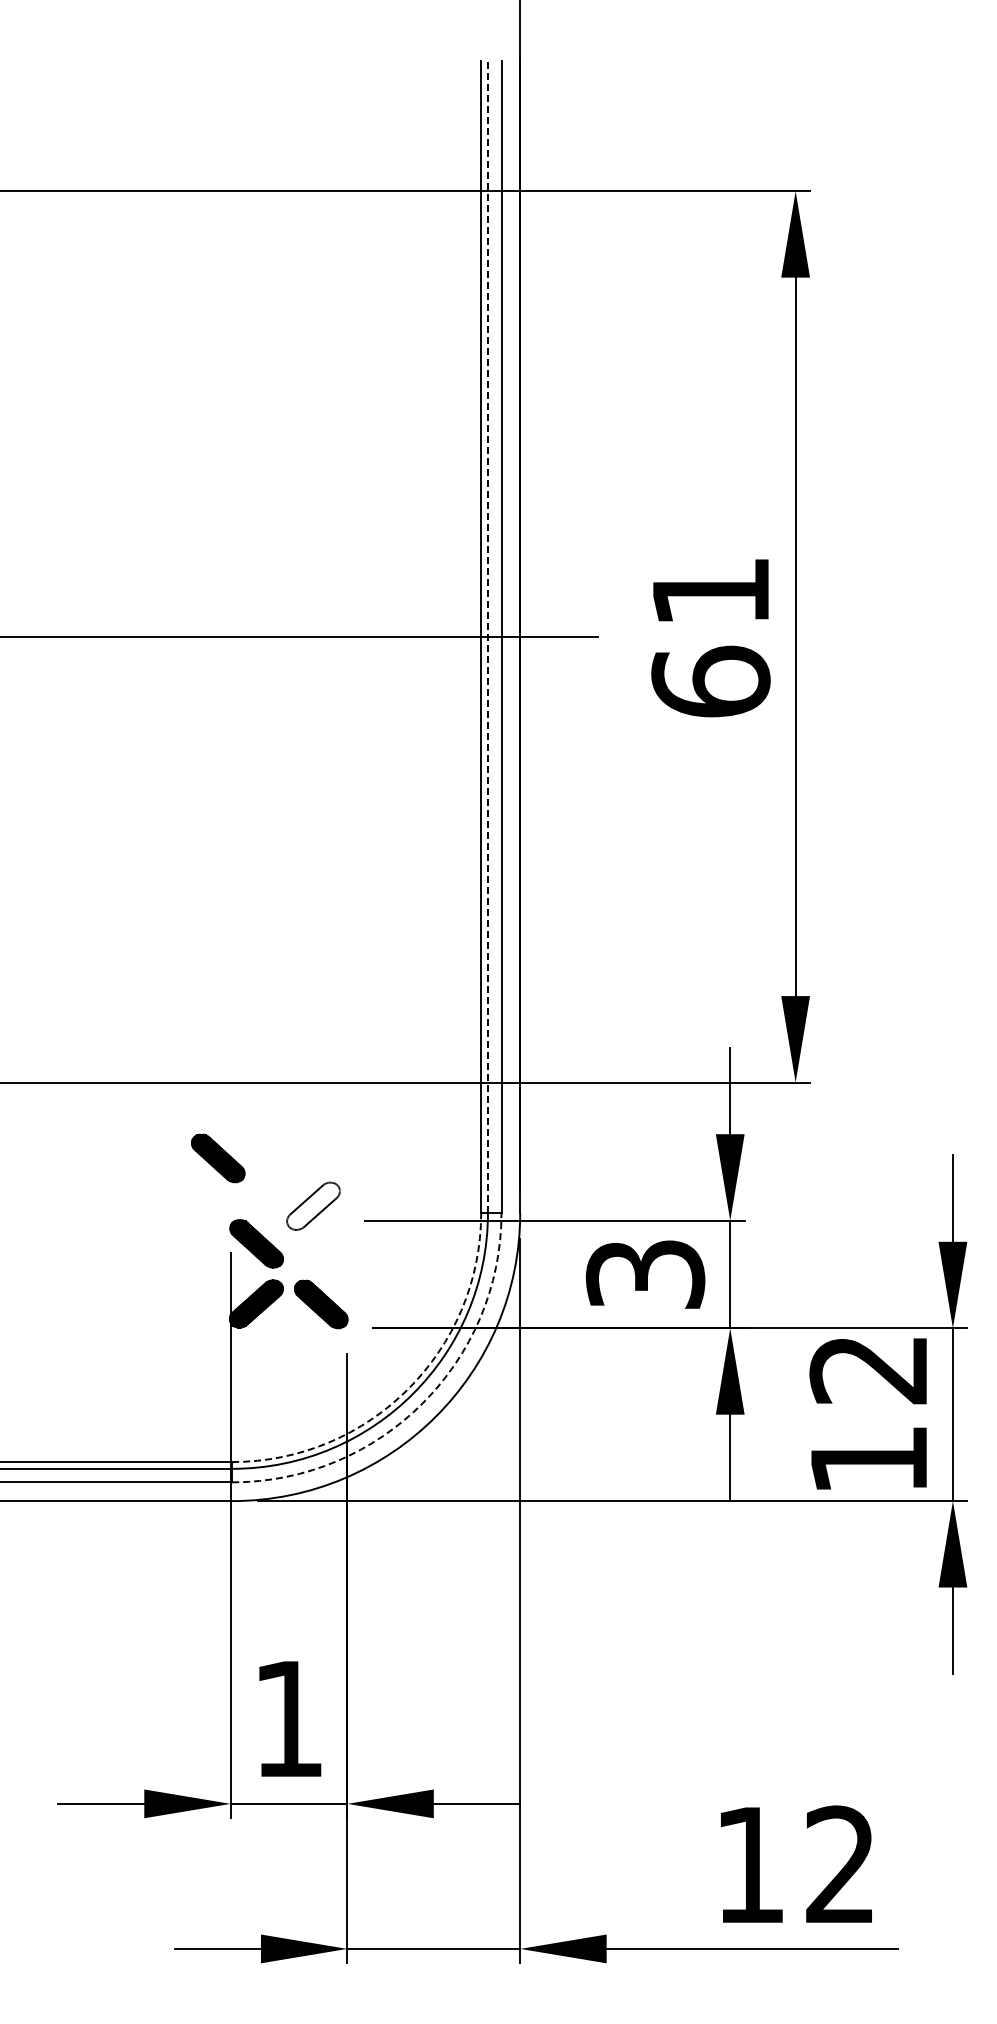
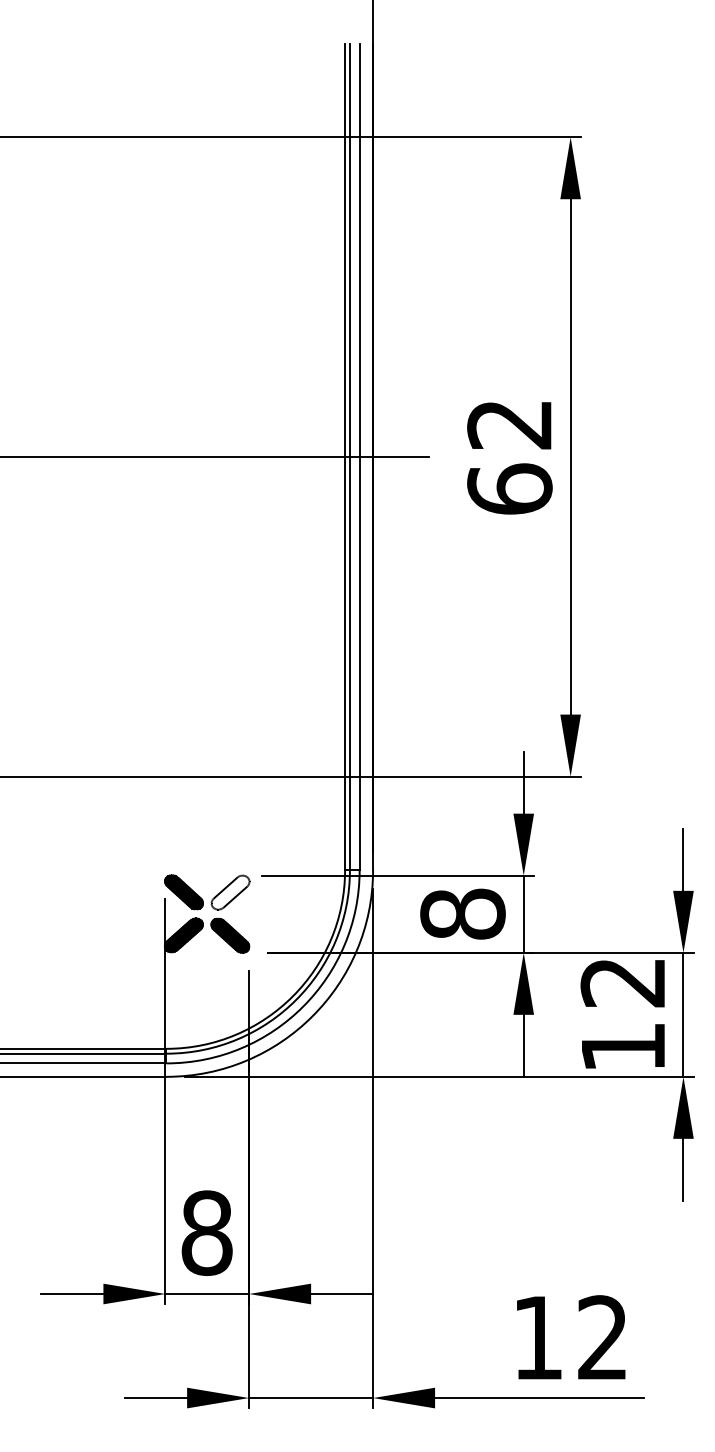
text: (709, 592) -> (508, 425), 61 -> 62
line: (487, 636) -> (349, 456), dashed -> solid
part: (218, 1158) -> (156, 831), removed
part: (313, 1205) -> (230, 892), moved
text: (645, 1273) -> (462, 913), 3 -> 8
arc: (408, 1389) -> (292, 996), dashed -> solid
arc: (422, 1403) -> (302, 1006), dashed -> solid
text: (288, 1718) -> (206, 1232), 1 -> 8

